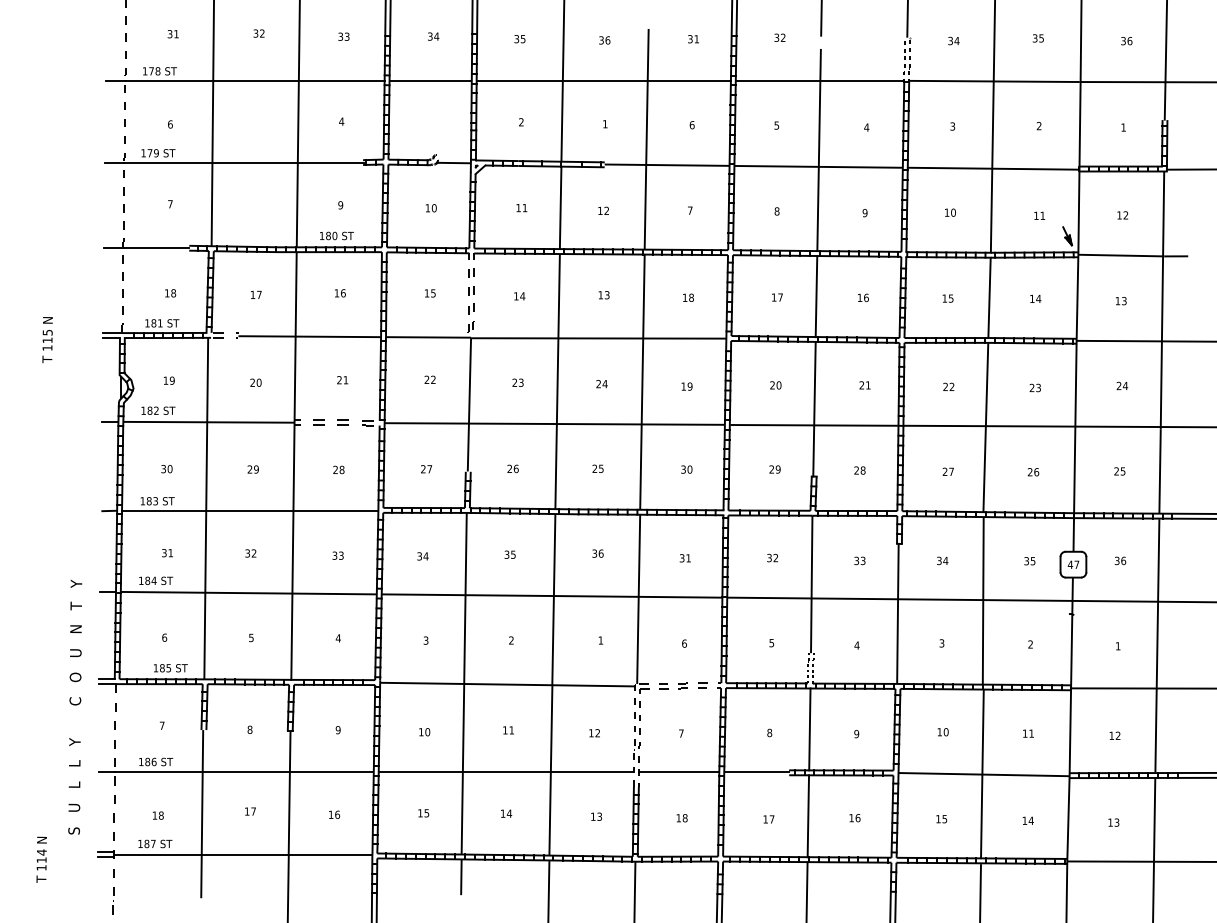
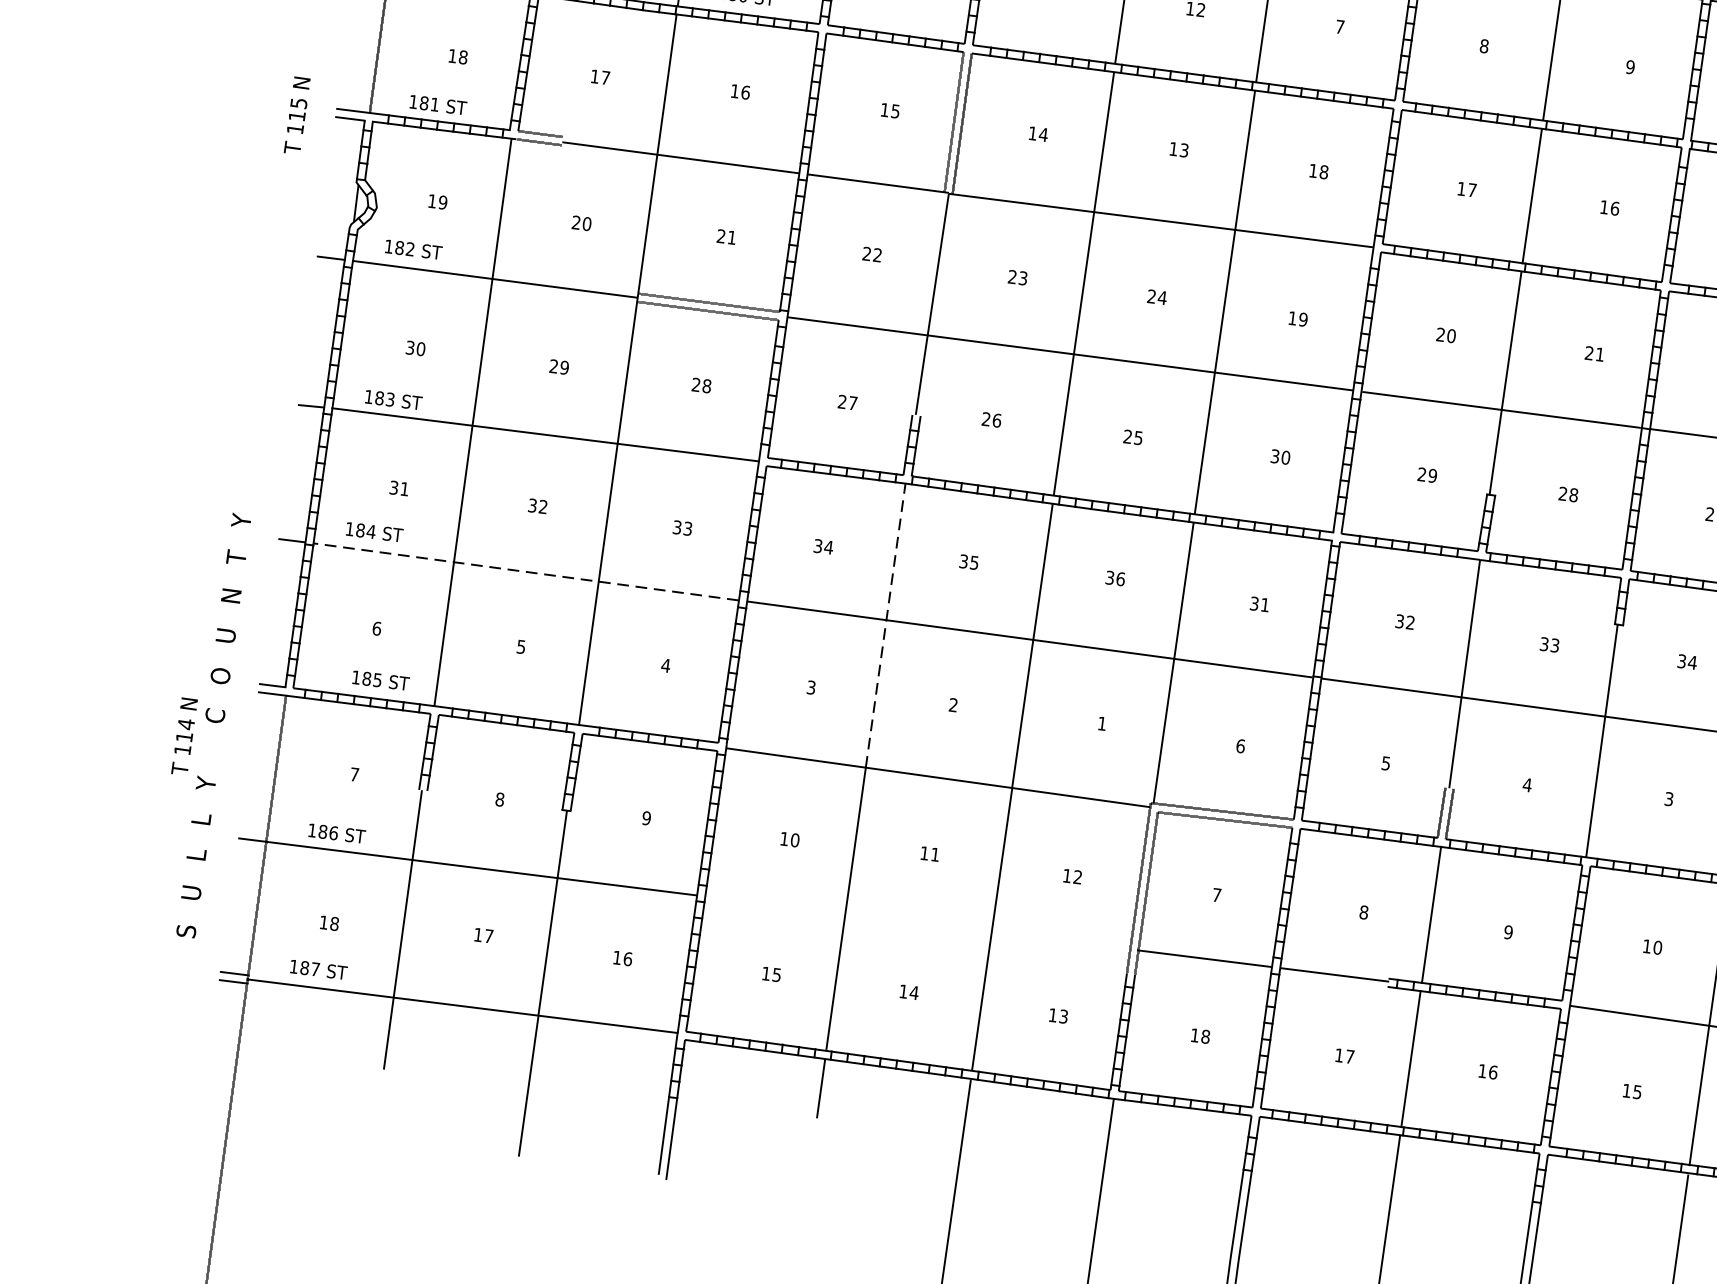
text: (47, 339) -> (297, 114), moved
line: (248, 593) -> (525, 572), solid -> dashed
line: (465, 598) -> (885, 625), solid -> dashed
line: (505, 772) -> (916, 923), removed
text: (41, 859) -> (184, 736), moved

